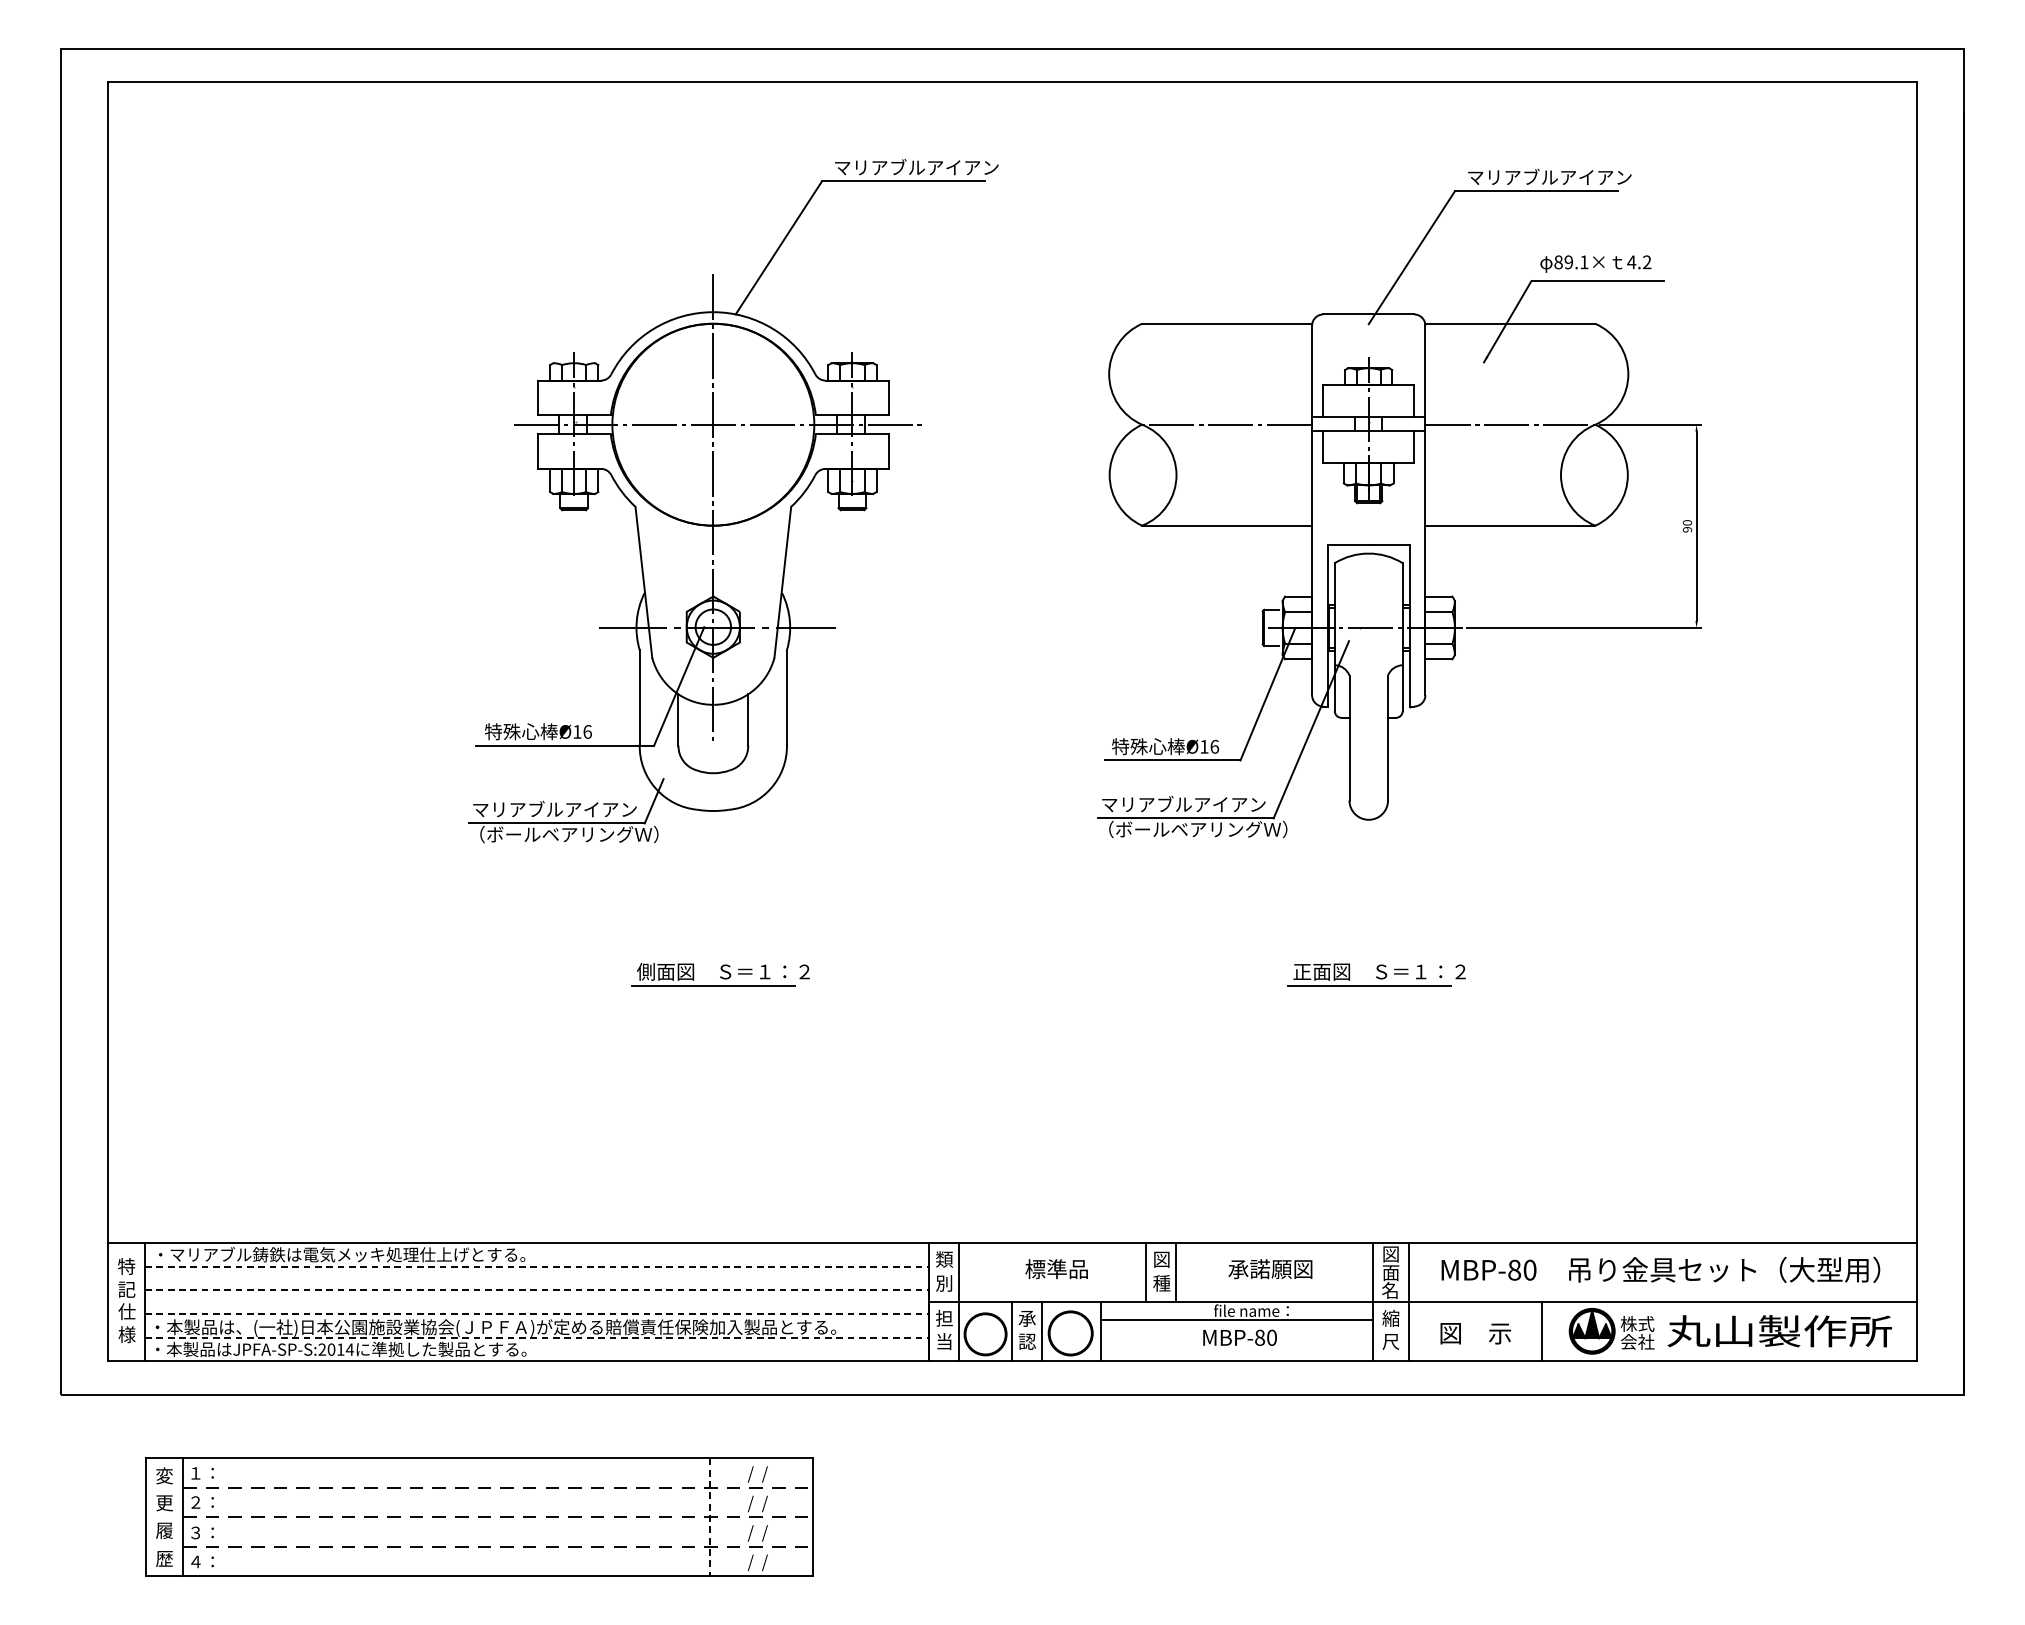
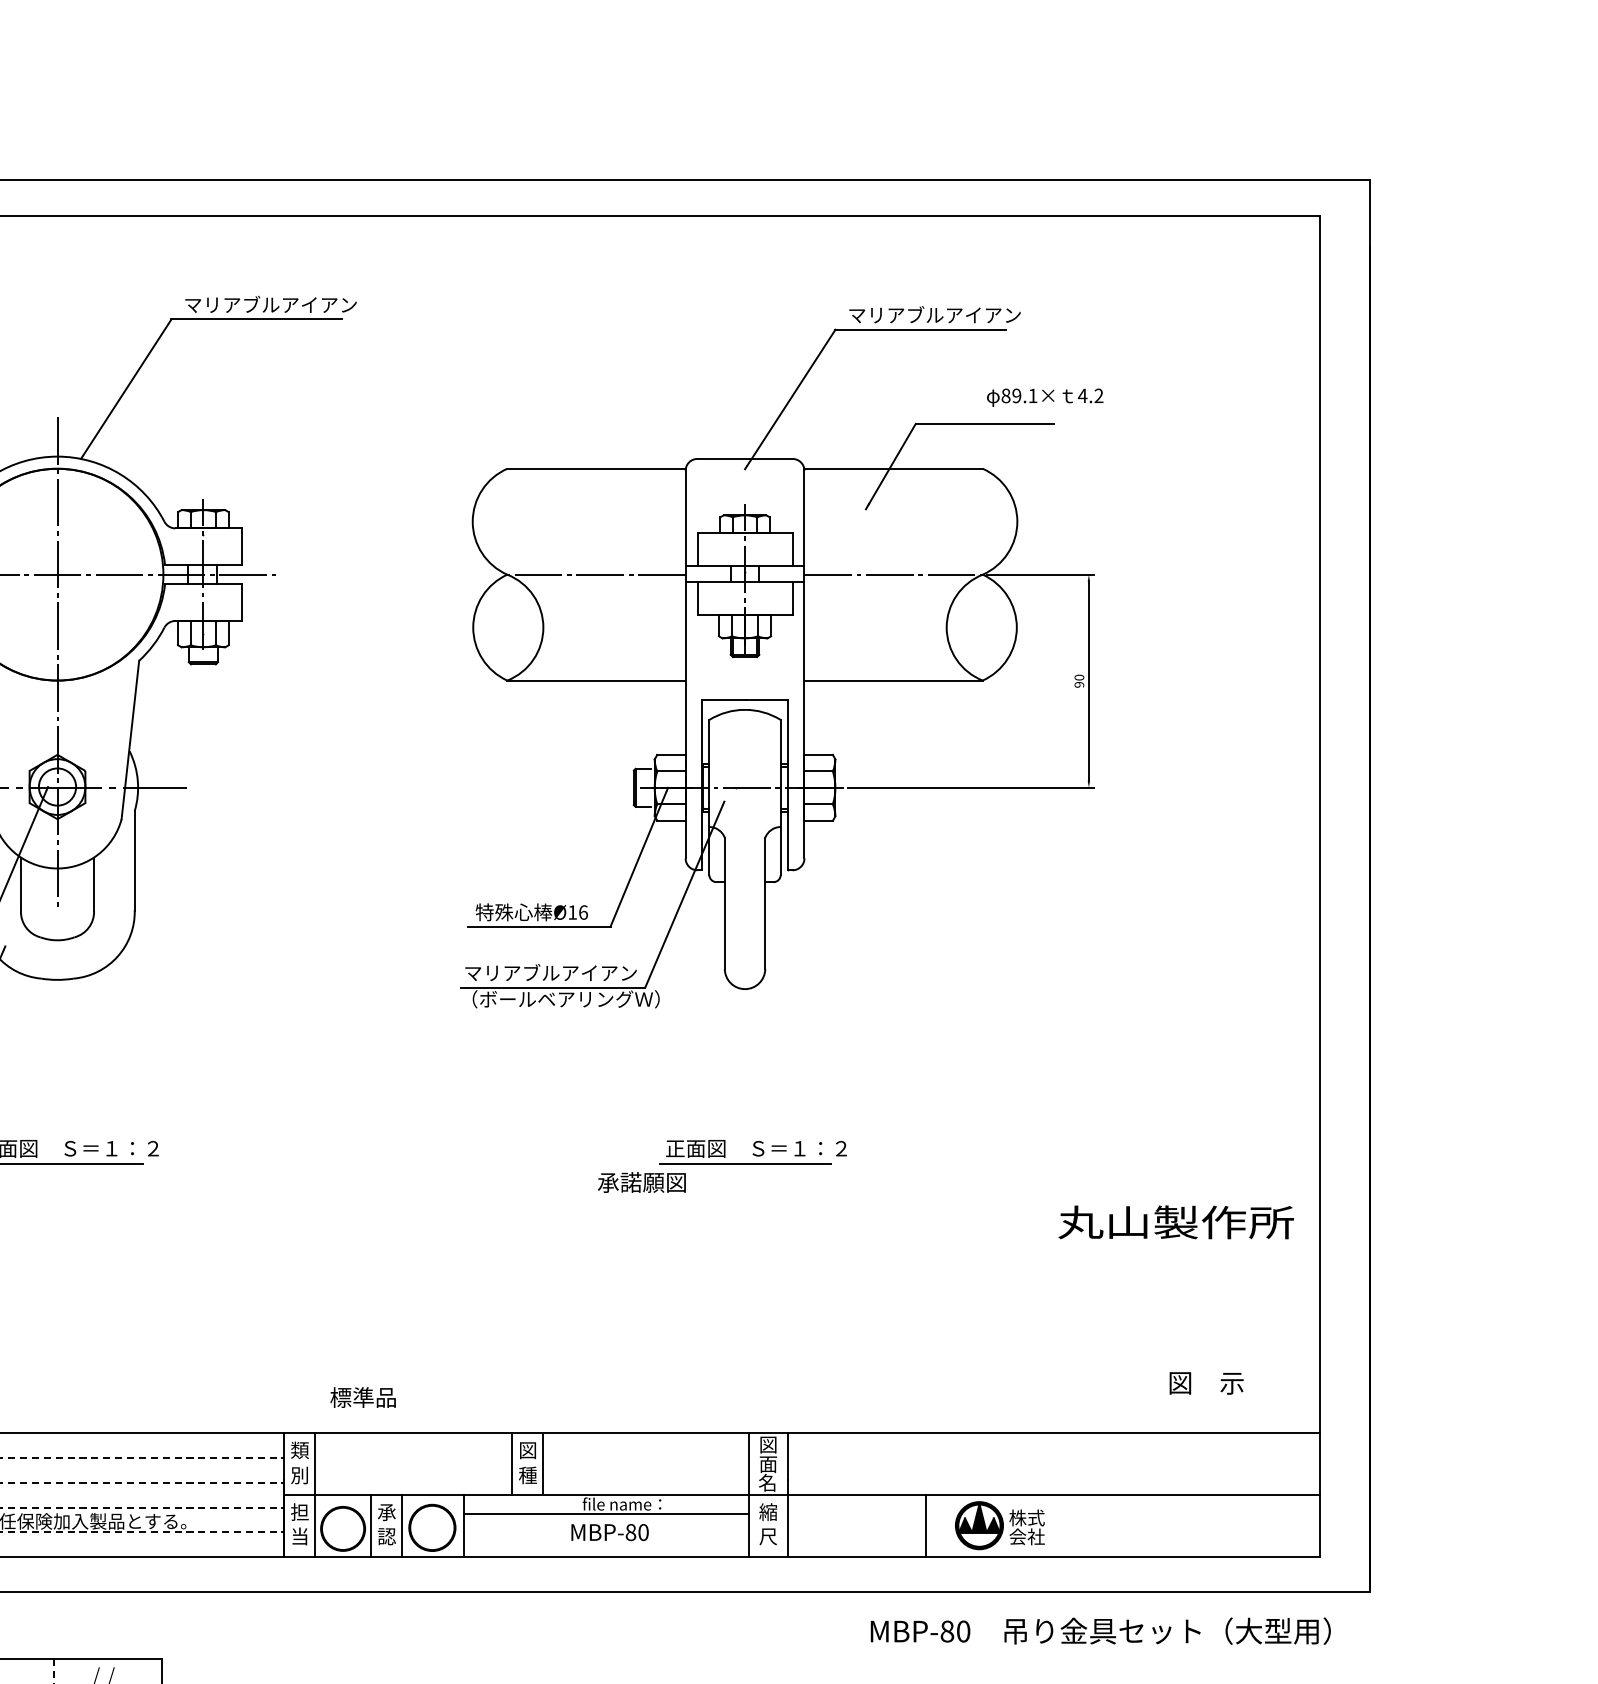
text: (1595, 263) -> (1044, 397), moved
text: (1056, 1269) -> (362, 1397), moved
text: (1270, 1269) -> (641, 1182), moved
text: (1660, 1269) -> (1100, 1630), moved
text: (1779, 1331) -> (1175, 1222), moved
text: (1475, 1333) -> (1206, 1383), moved

